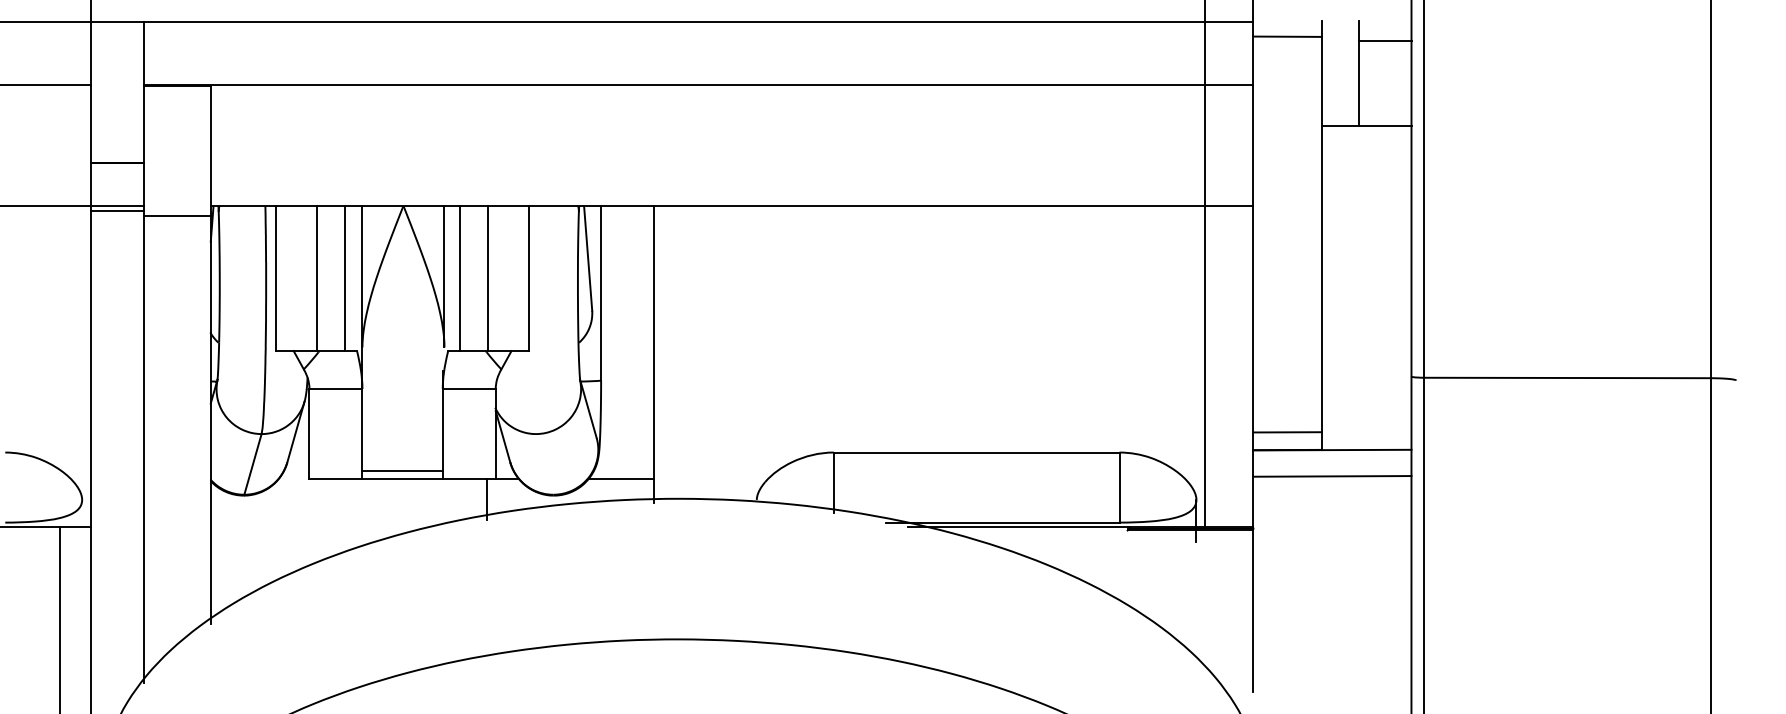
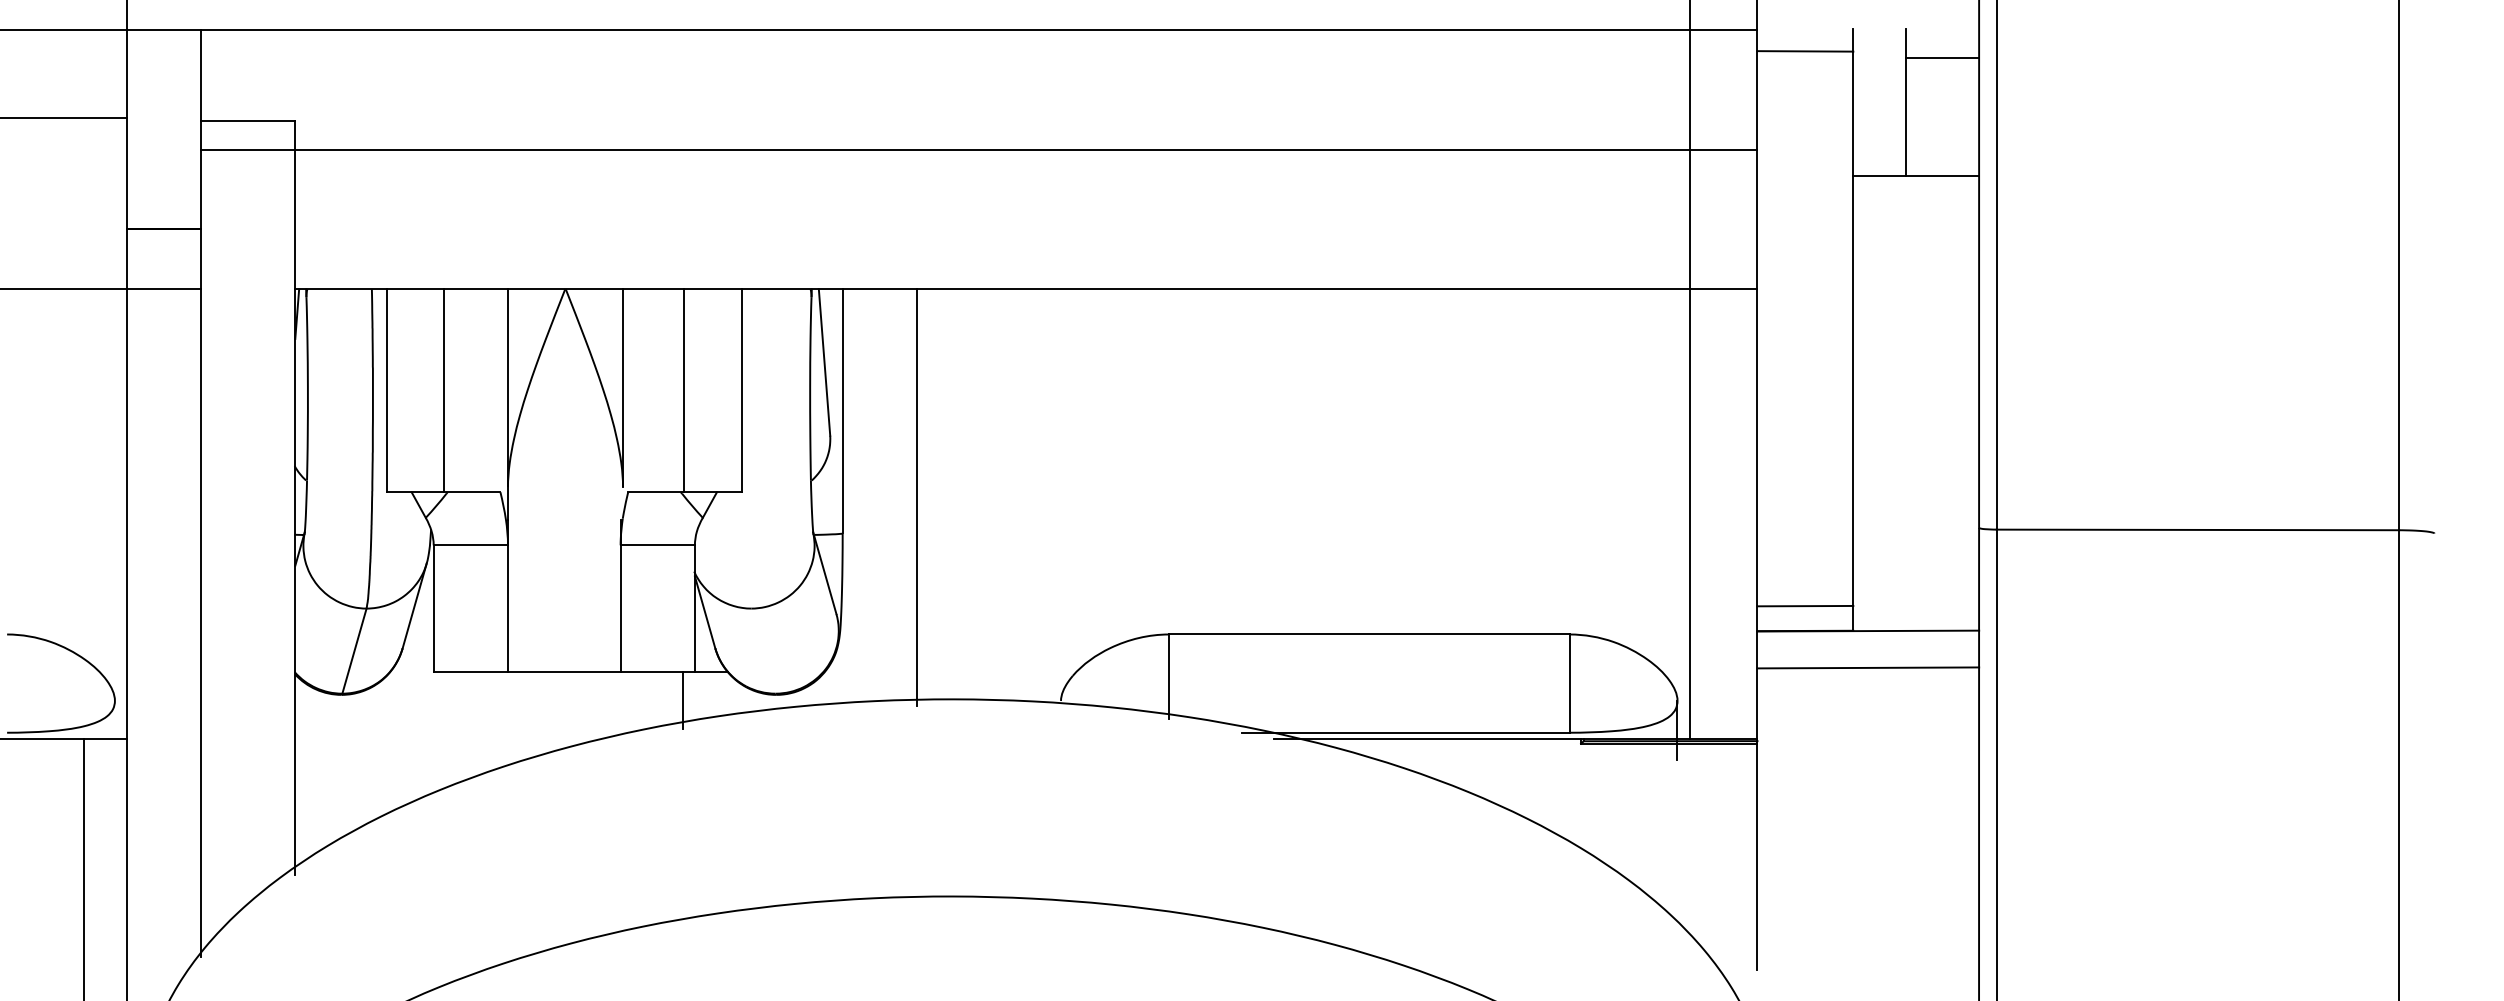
line: (698, 84) -> (979, 150), moved
line: (116, 210) -> (163, 295), removed
line: (177, 215) -> (248, 302), removed
line: (344, 278) -> (483, 390), removed
line: (459, 278) -> (644, 390), removed
line: (402, 471) -> (564, 660), removed
line: (620, 478) -> (870, 671), removed

